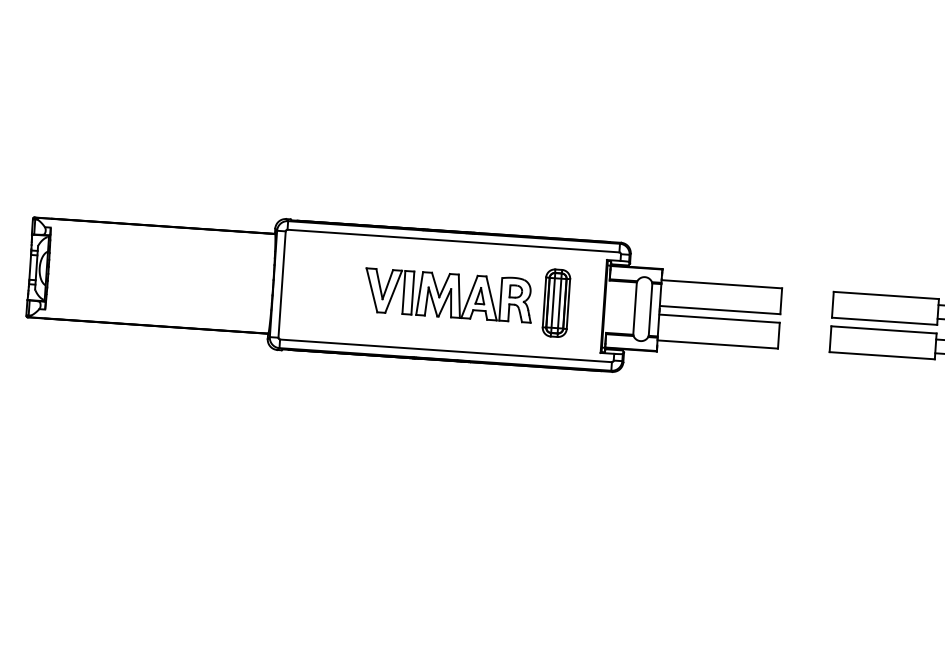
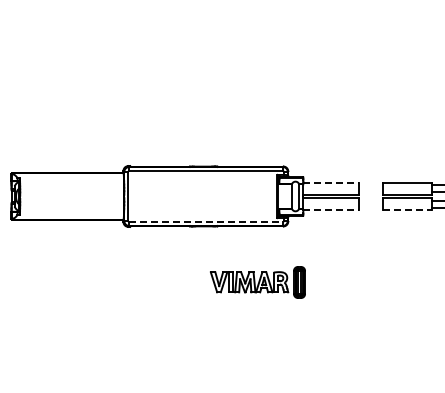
line: (722, 284) -> (331, 182), solid -> dashed
part: (465, 297) -> (257, 282), moved
line: (718, 344) -> (331, 210), solid -> dashed
line: (446, 349) -> (206, 221), solid -> dashed
line: (882, 355) -> (407, 210), solid -> dashed

